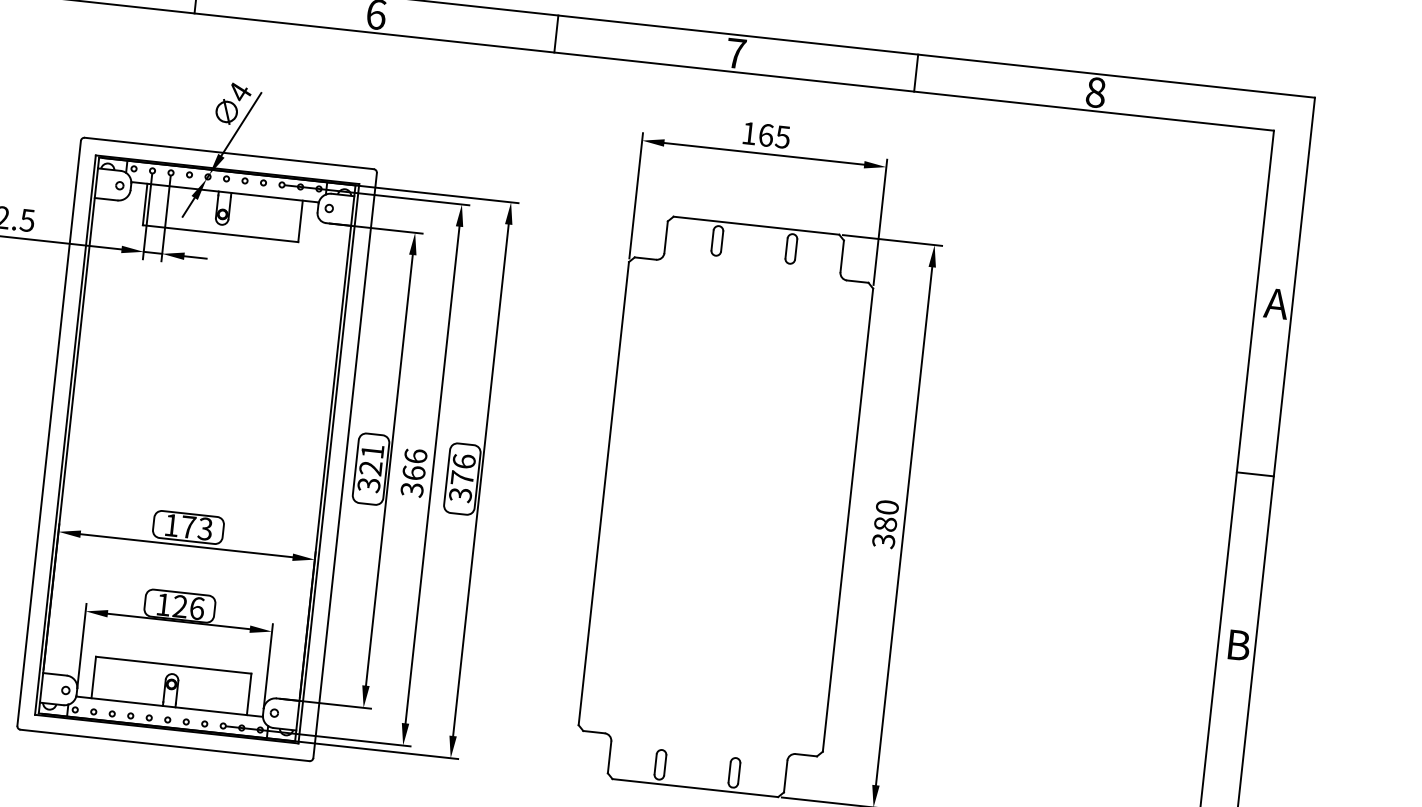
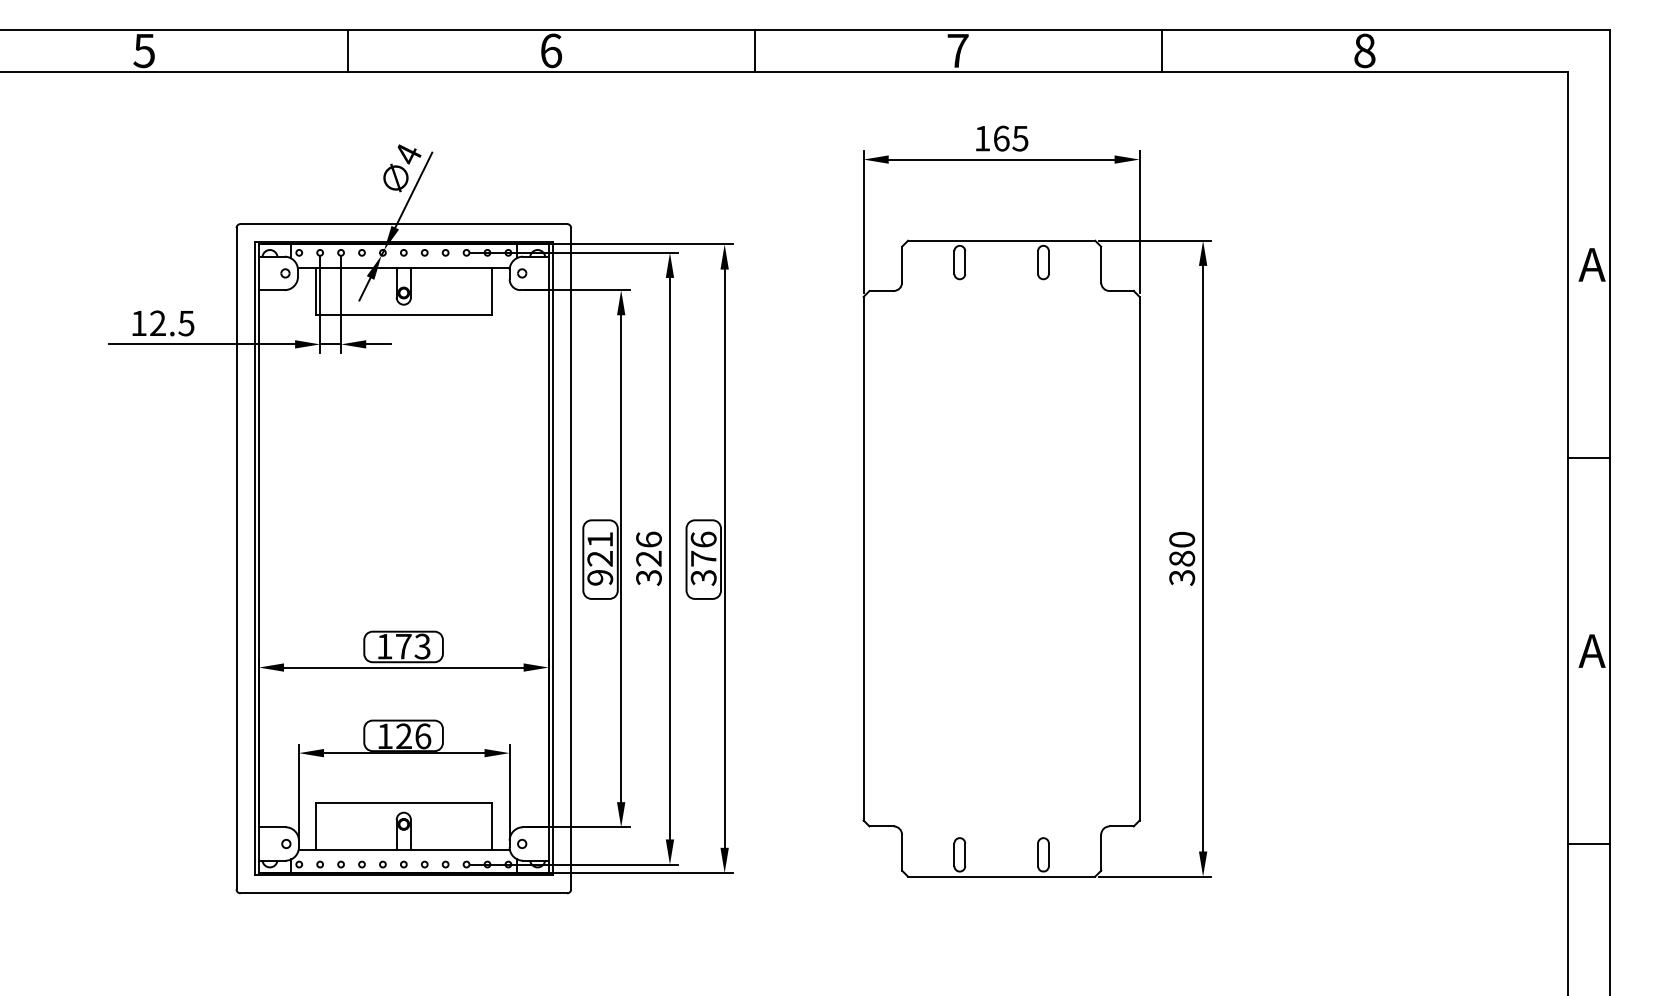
text: (413, 472) -> (648, 558), 366 -> 326
text: (369, 484) -> (600, 577), 321 -> 921
text: (1238, 644) -> (1591, 650), B -> A

